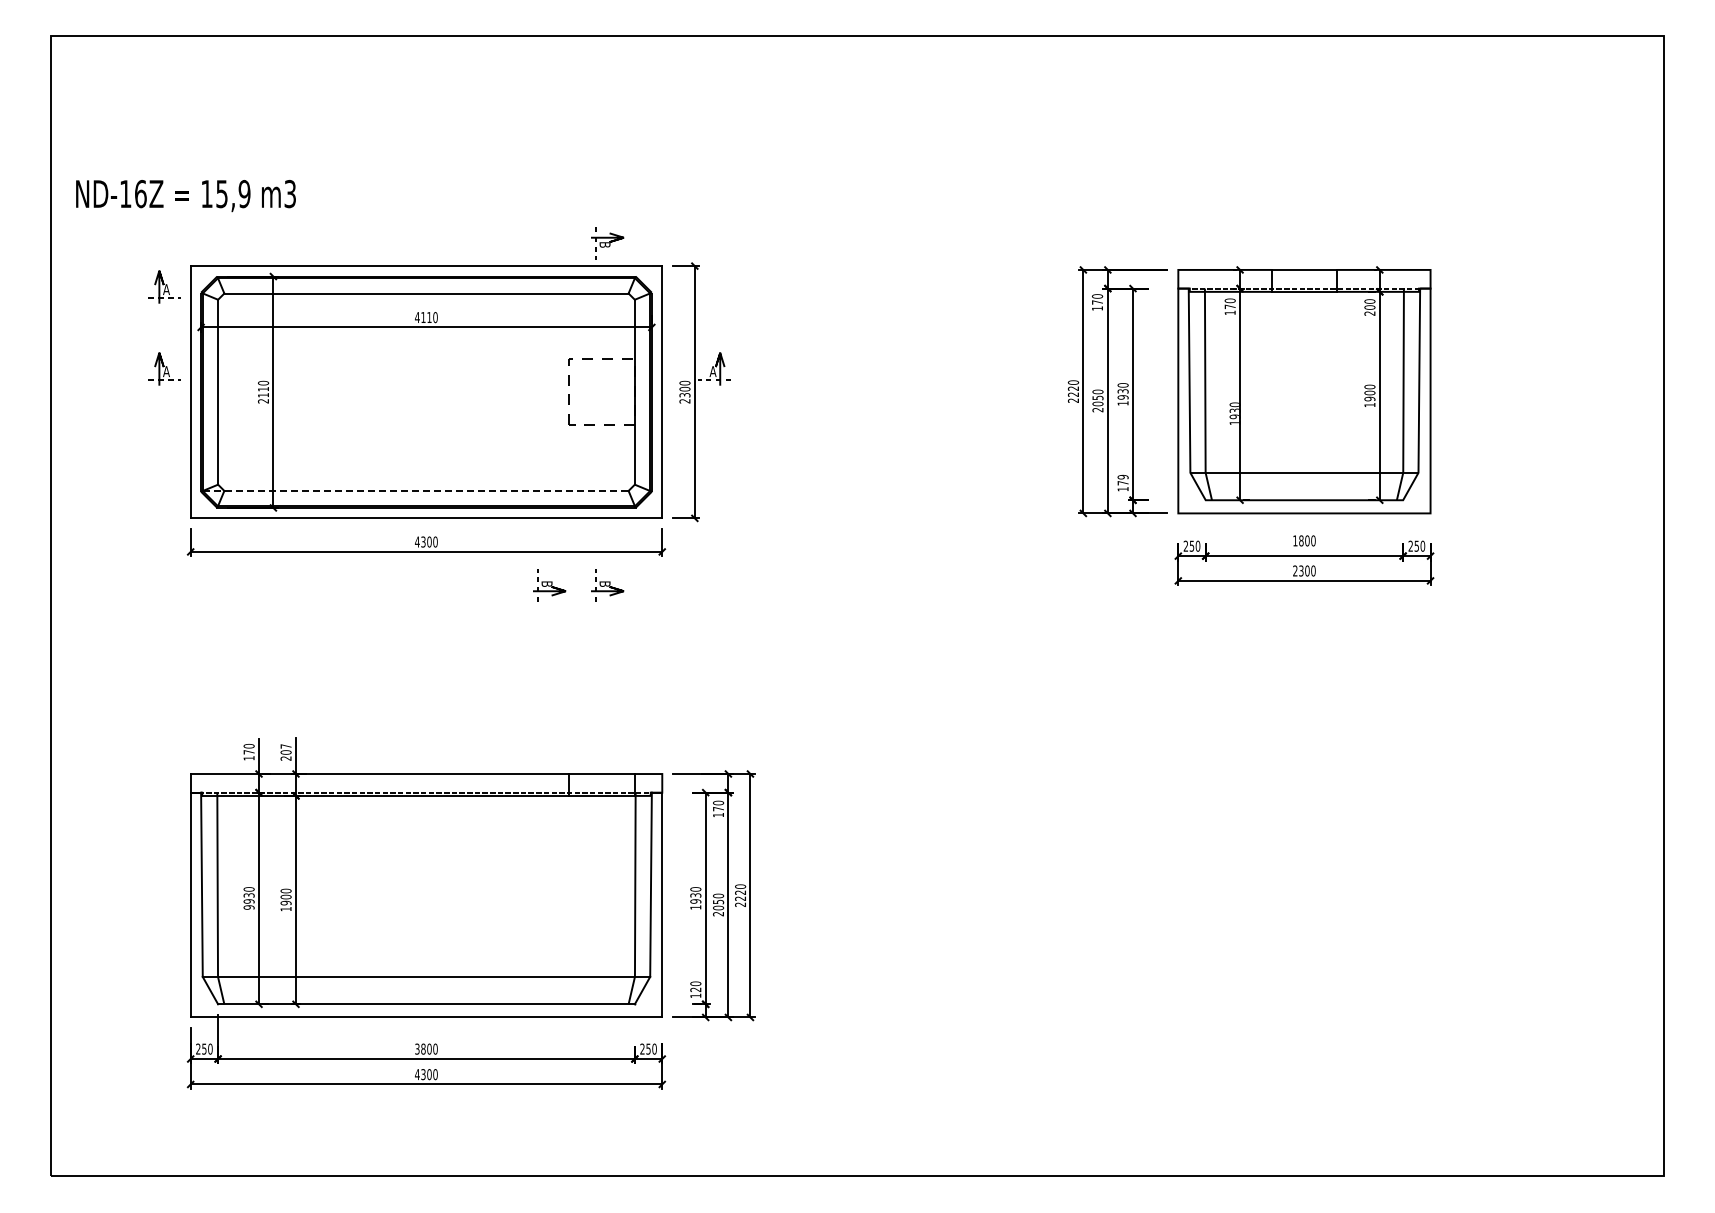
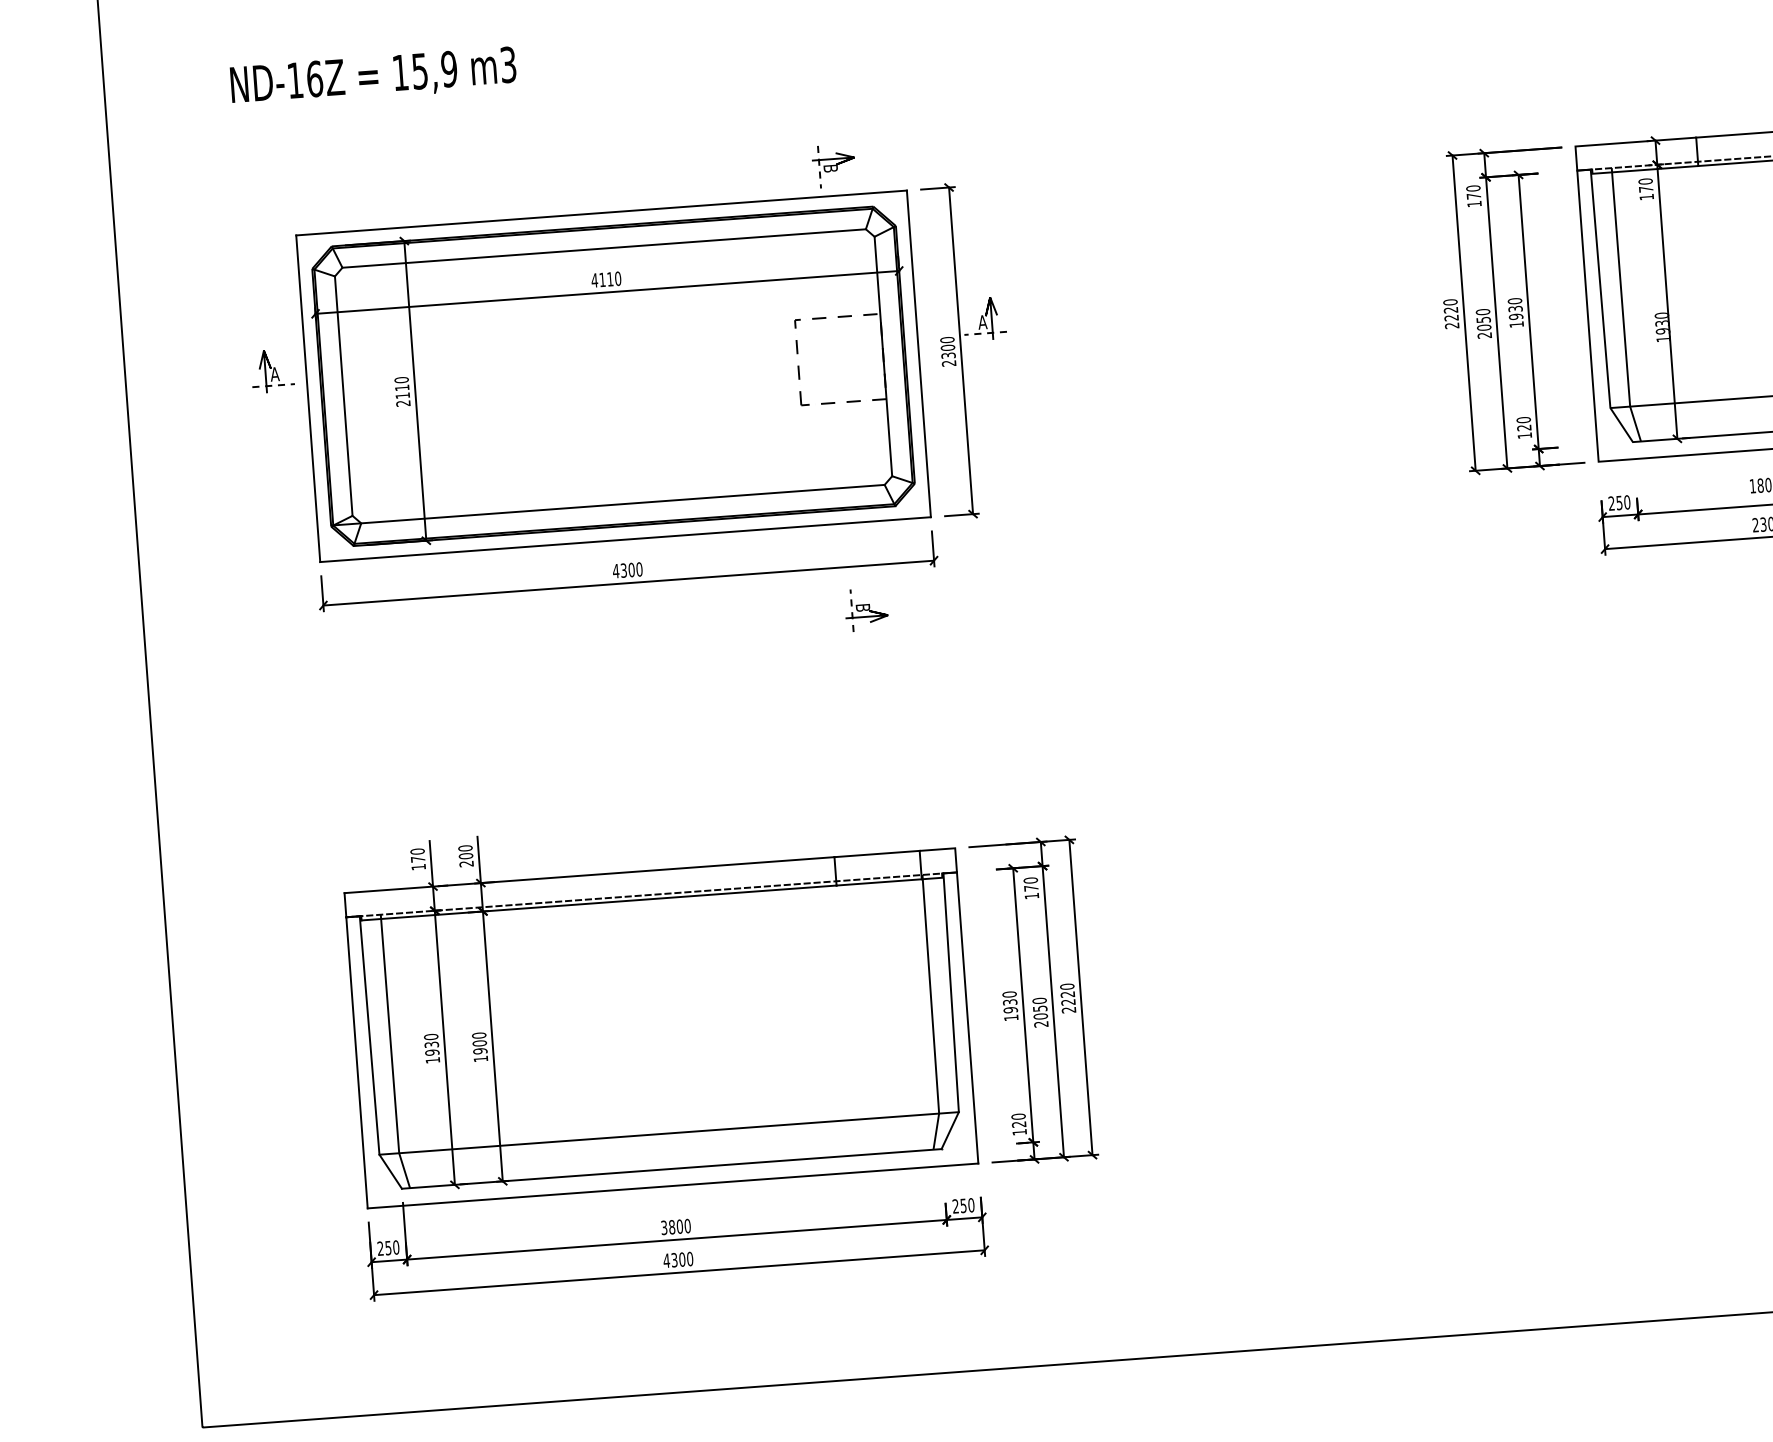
text: (185, 196) -> (372, 77), moved
part: (164, 286) -> (264, 264), removed
text: (1122, 480) -> (1523, 424), 179 -> 120
line: (415, 490) -> (608, 504), dashed -> solid
part: (549, 585) -> (791, 614), removed
text: (285, 746) -> (464, 848), 207 -> 200
text: (248, 907) -> (432, 1060), 9930 -> 1930

